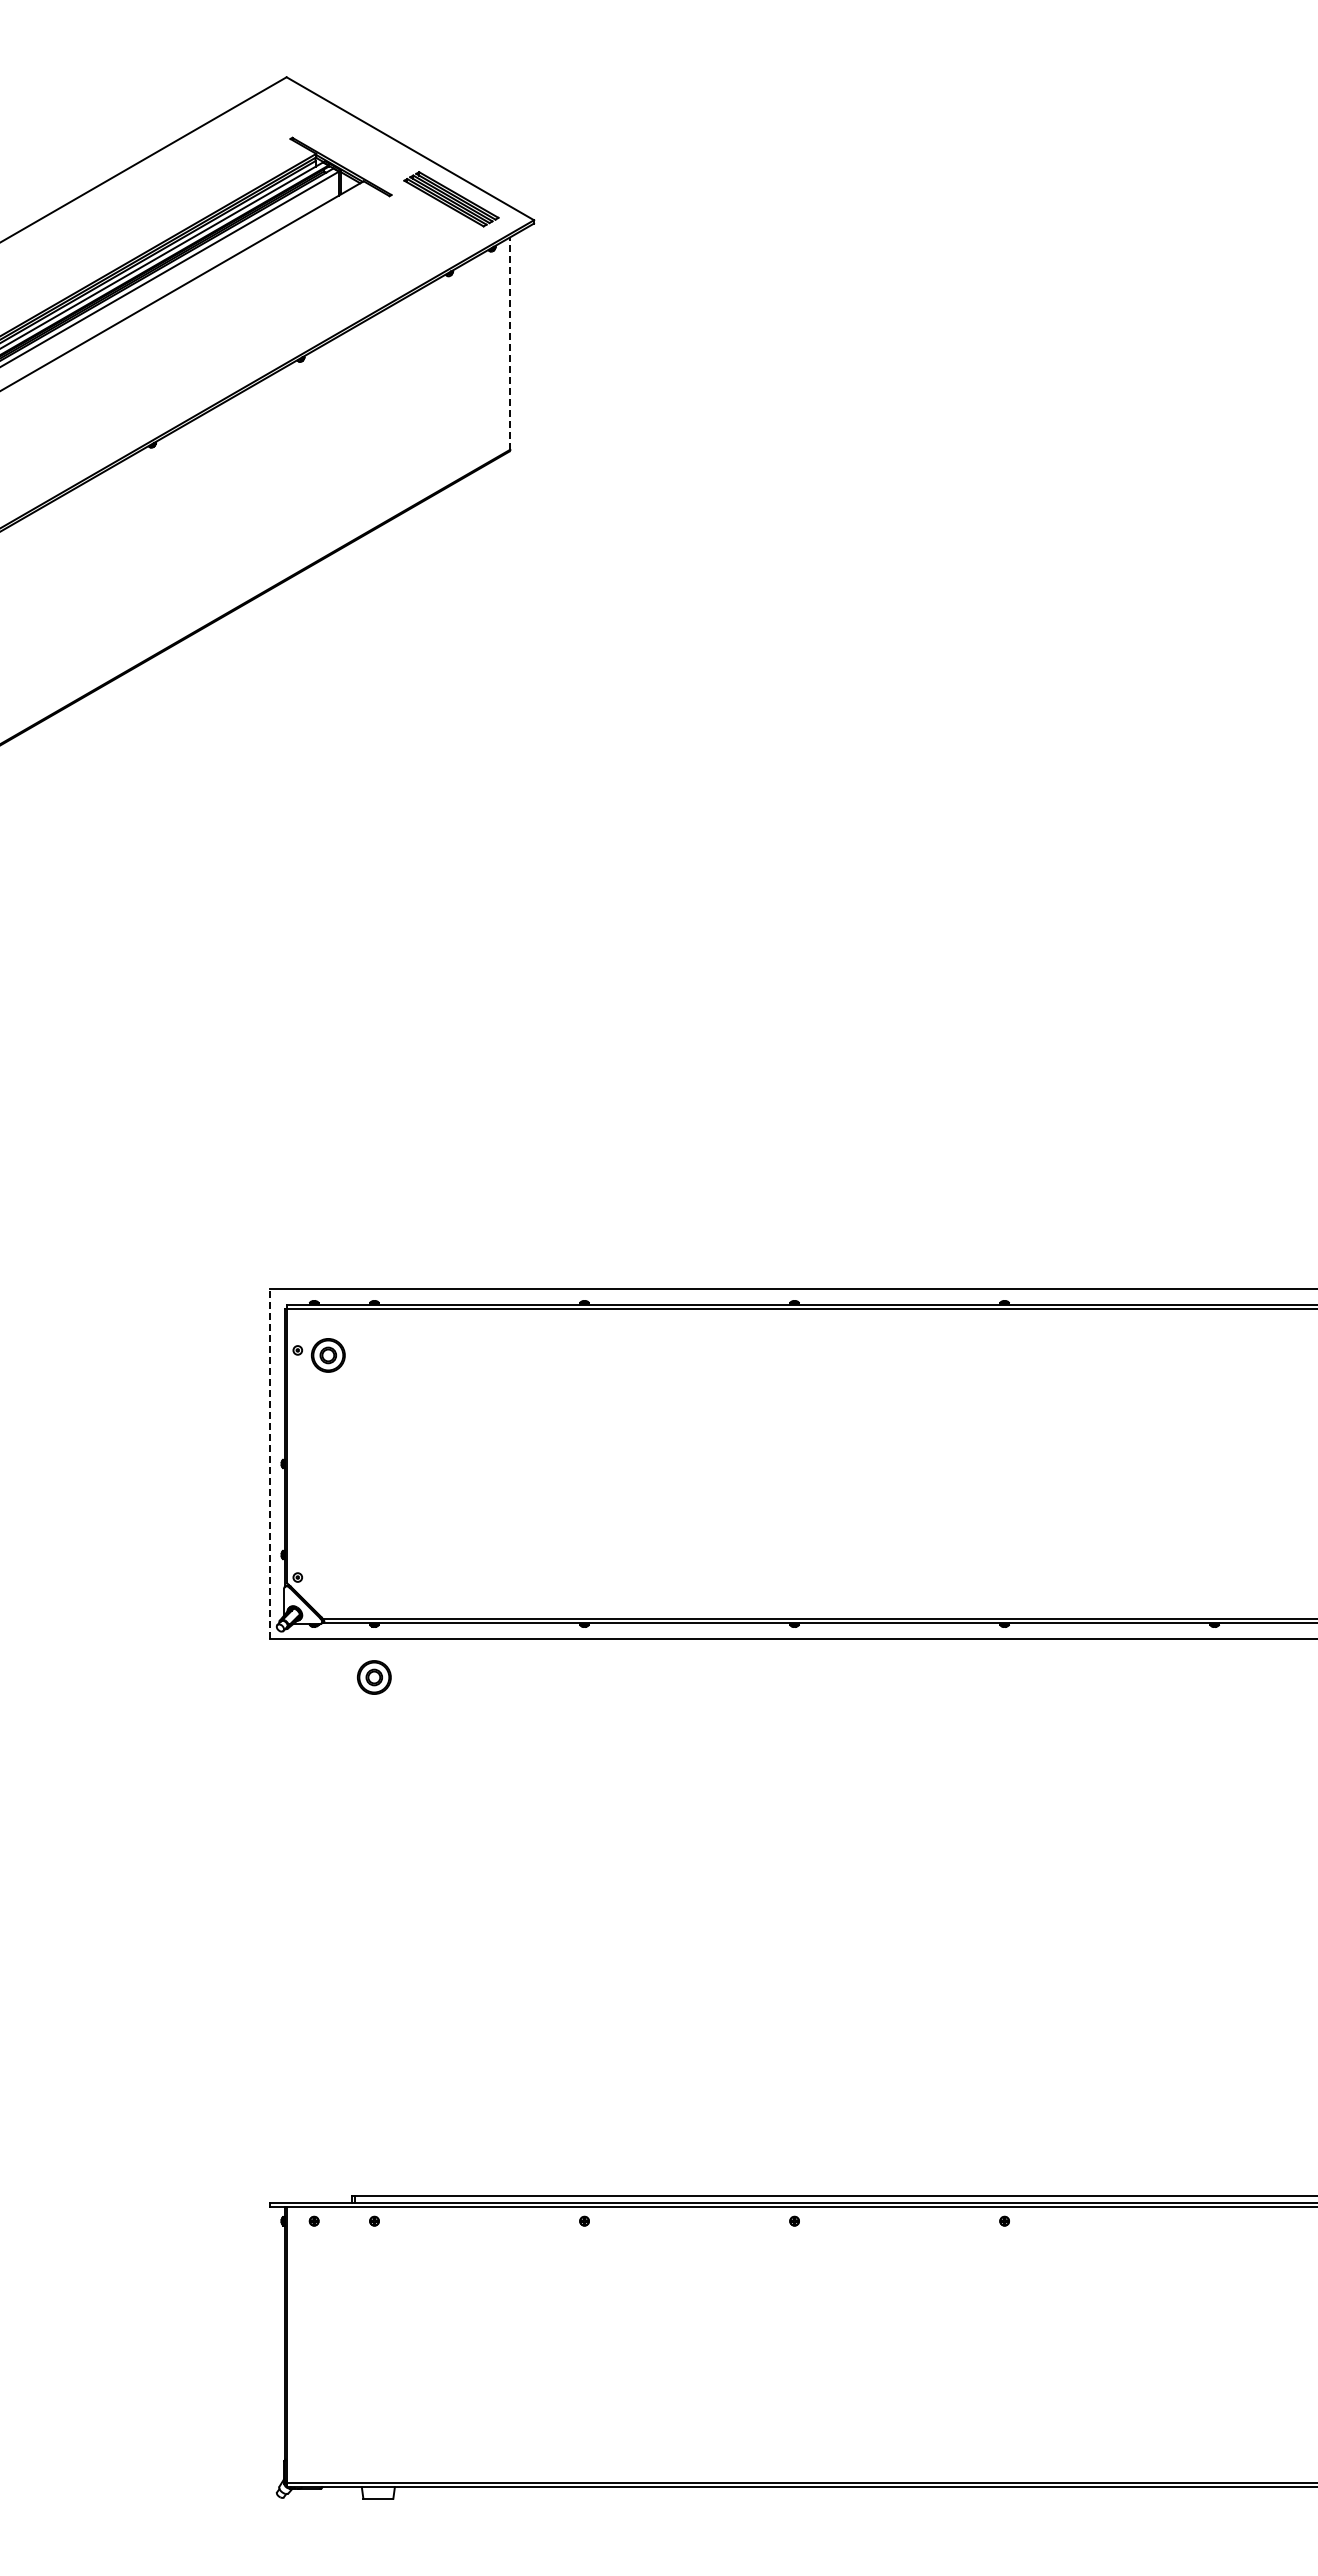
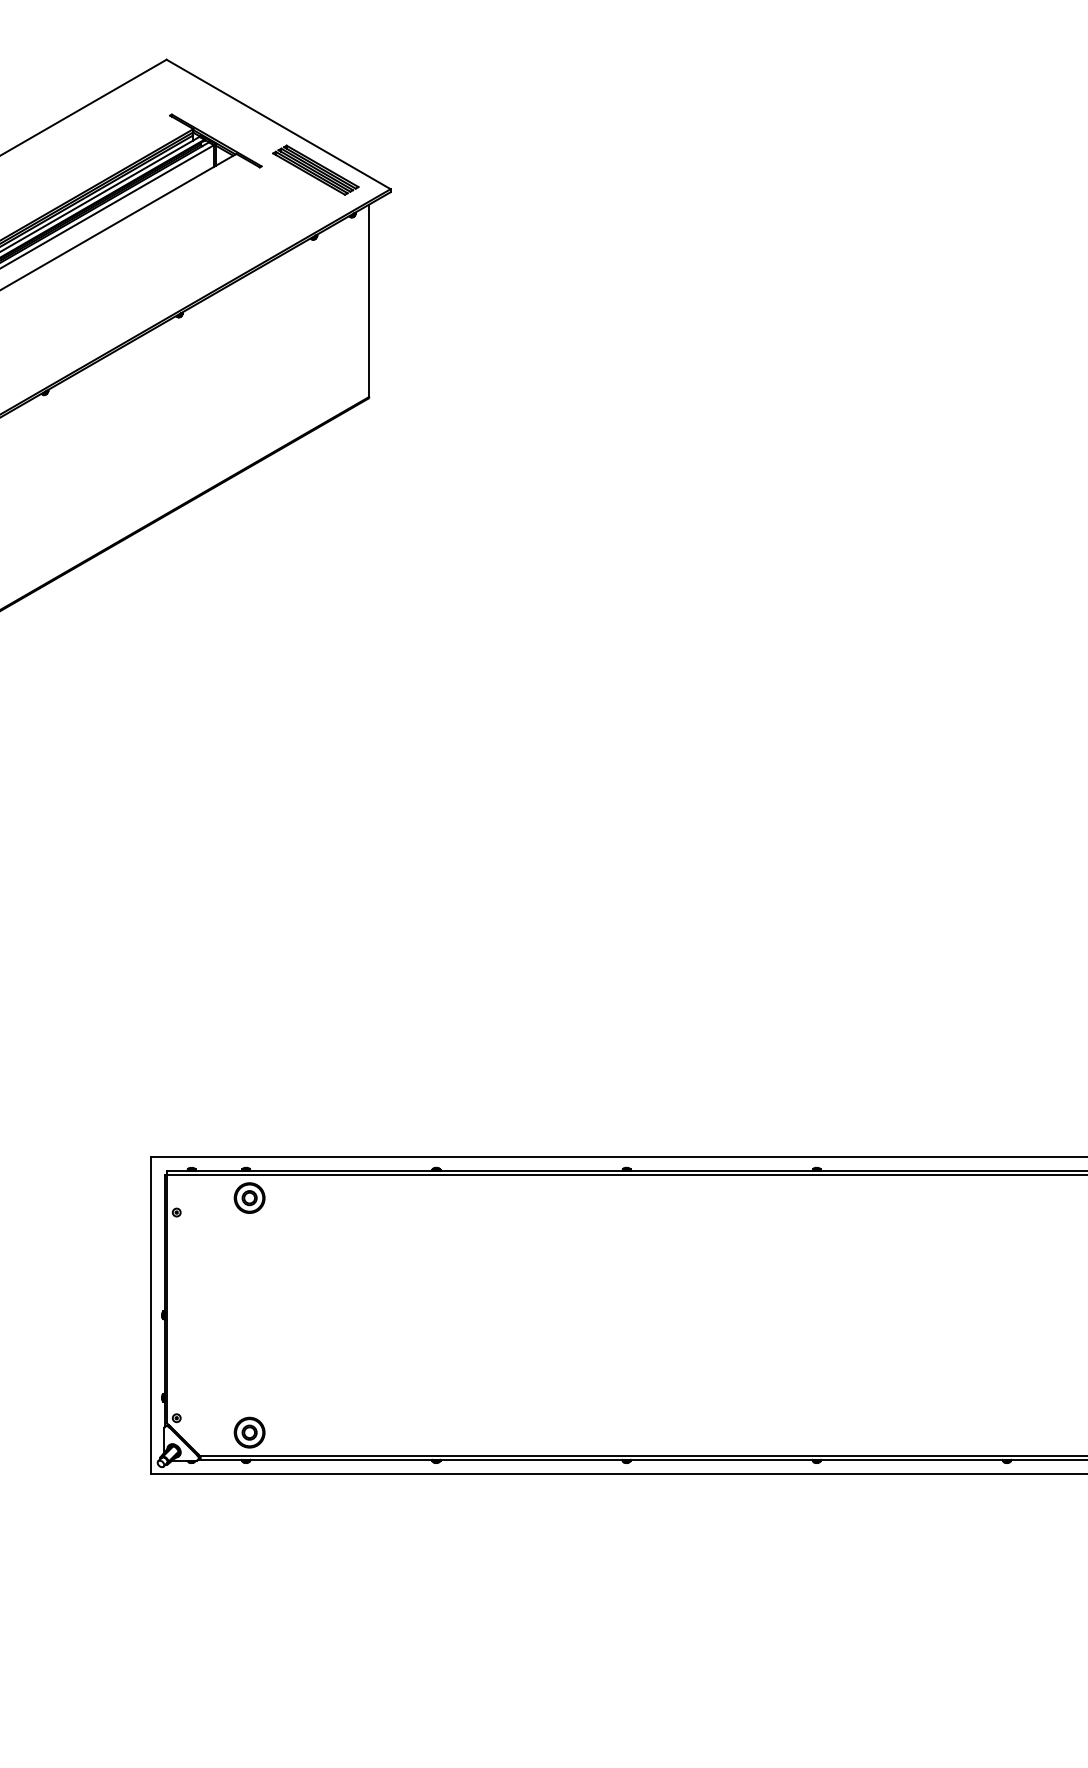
line: (510, 343) -> (369, 300), dashed -> solid
part: (327, 1355) -> (248, 1198), moved
line: (269, 1463) -> (151, 1314), dashed -> solid
part: (373, 1677) -> (248, 1432), moved

